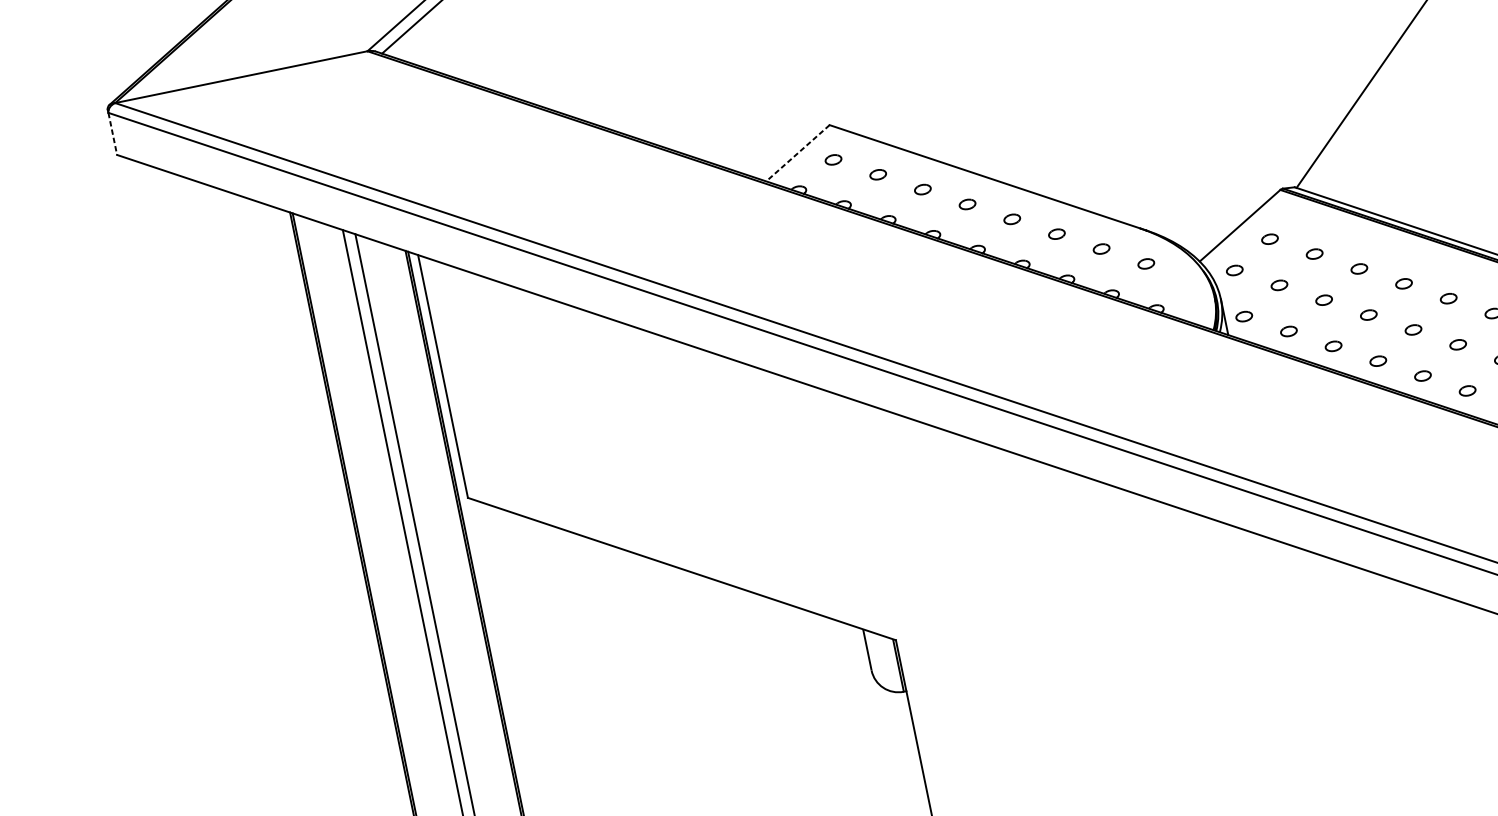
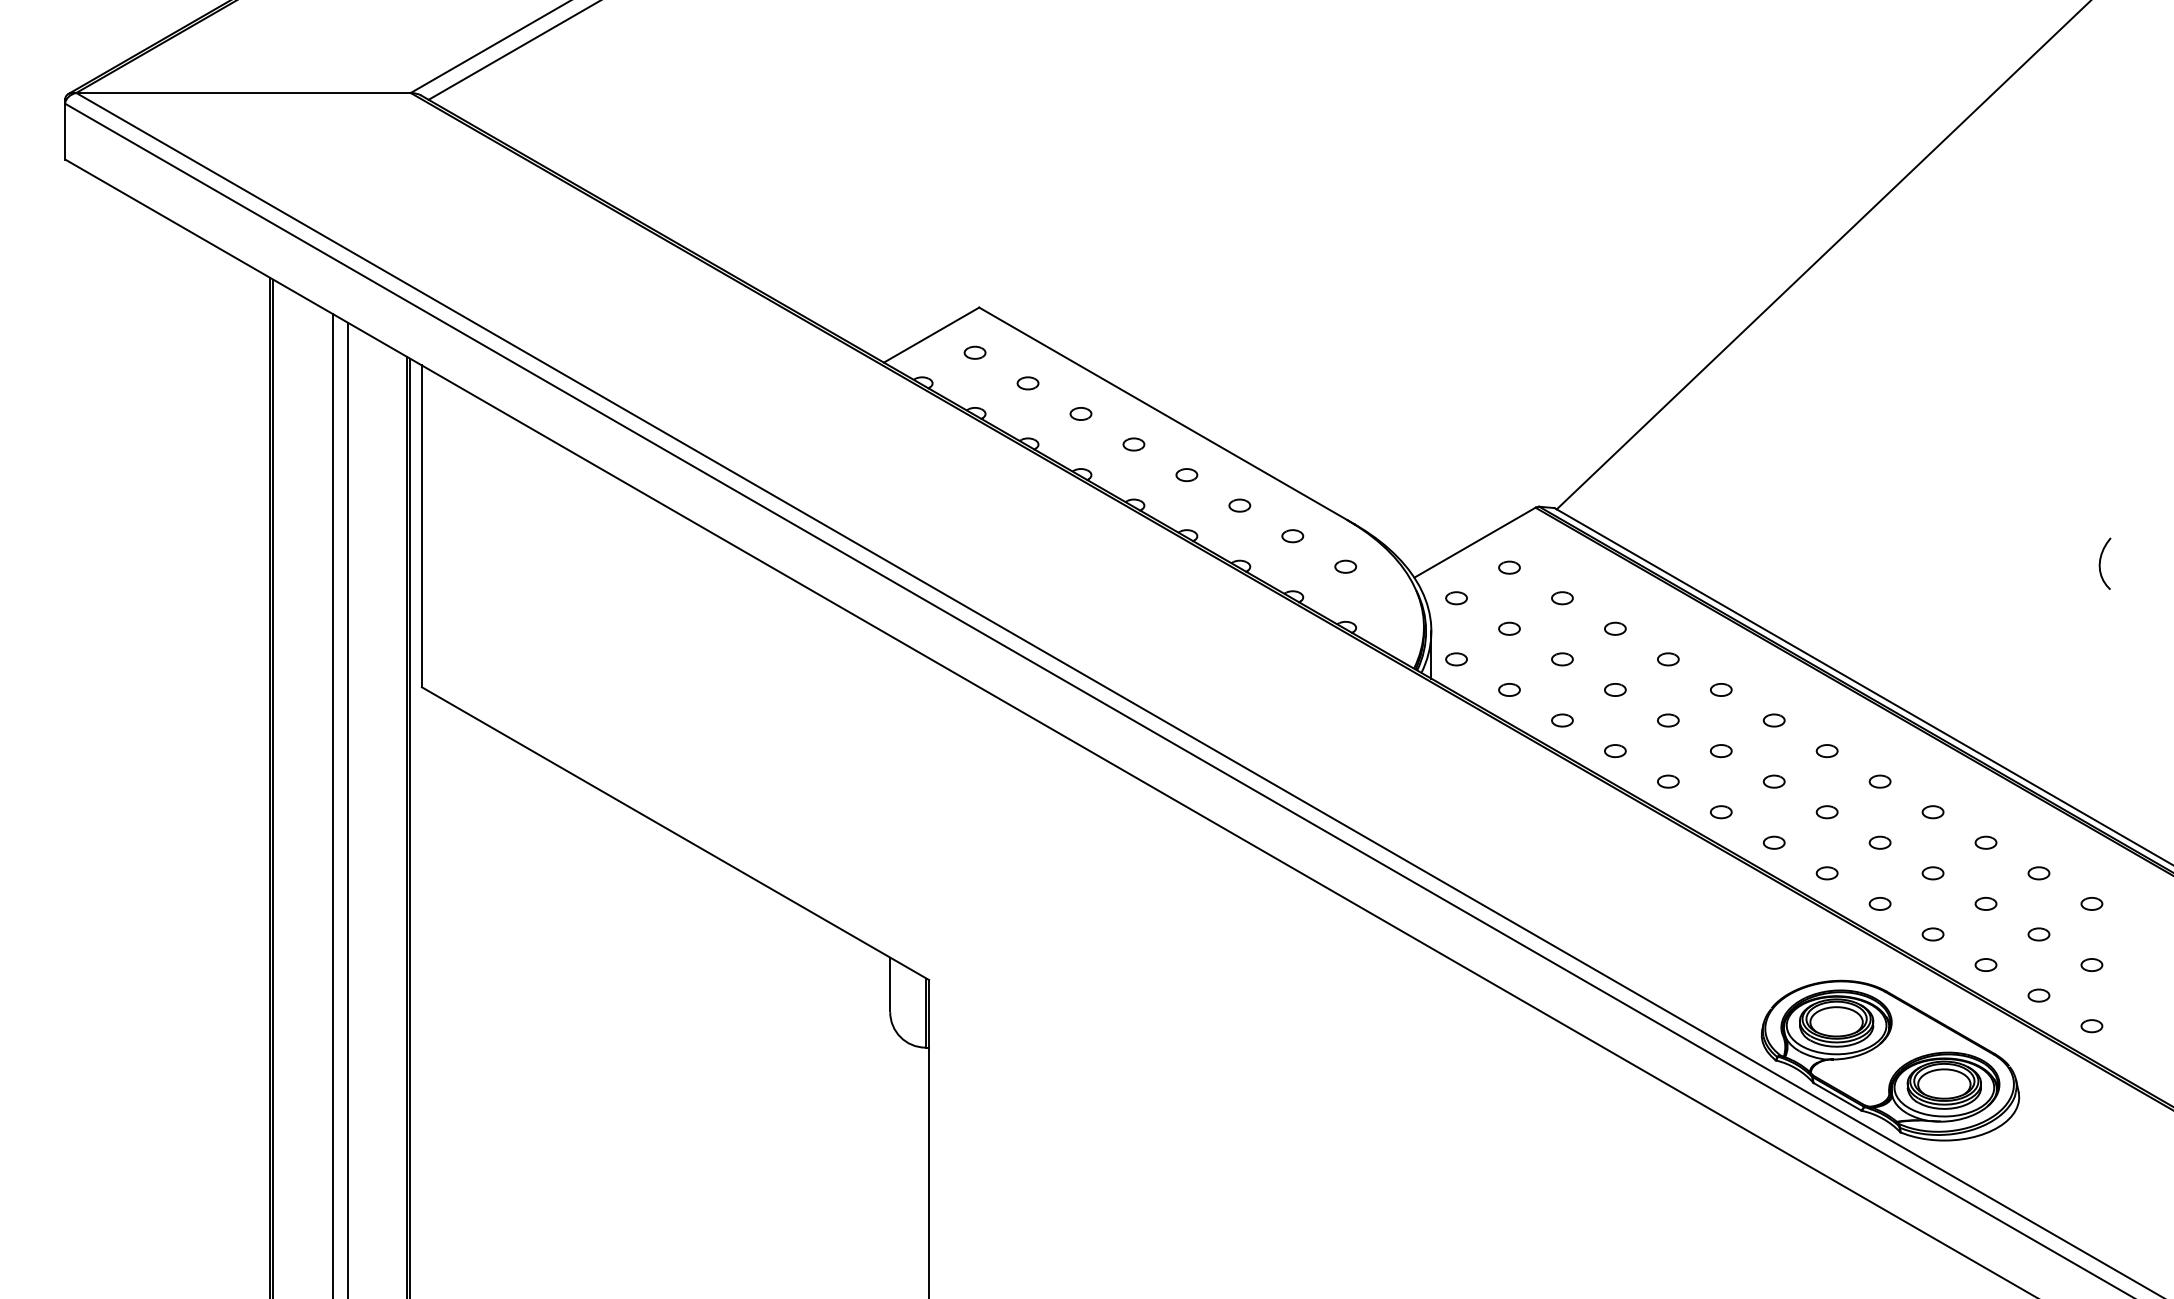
line: (112, 133) -> (65, 131), dashed -> solid
line: (797, 153) -> (931, 335), dashed -> solid

